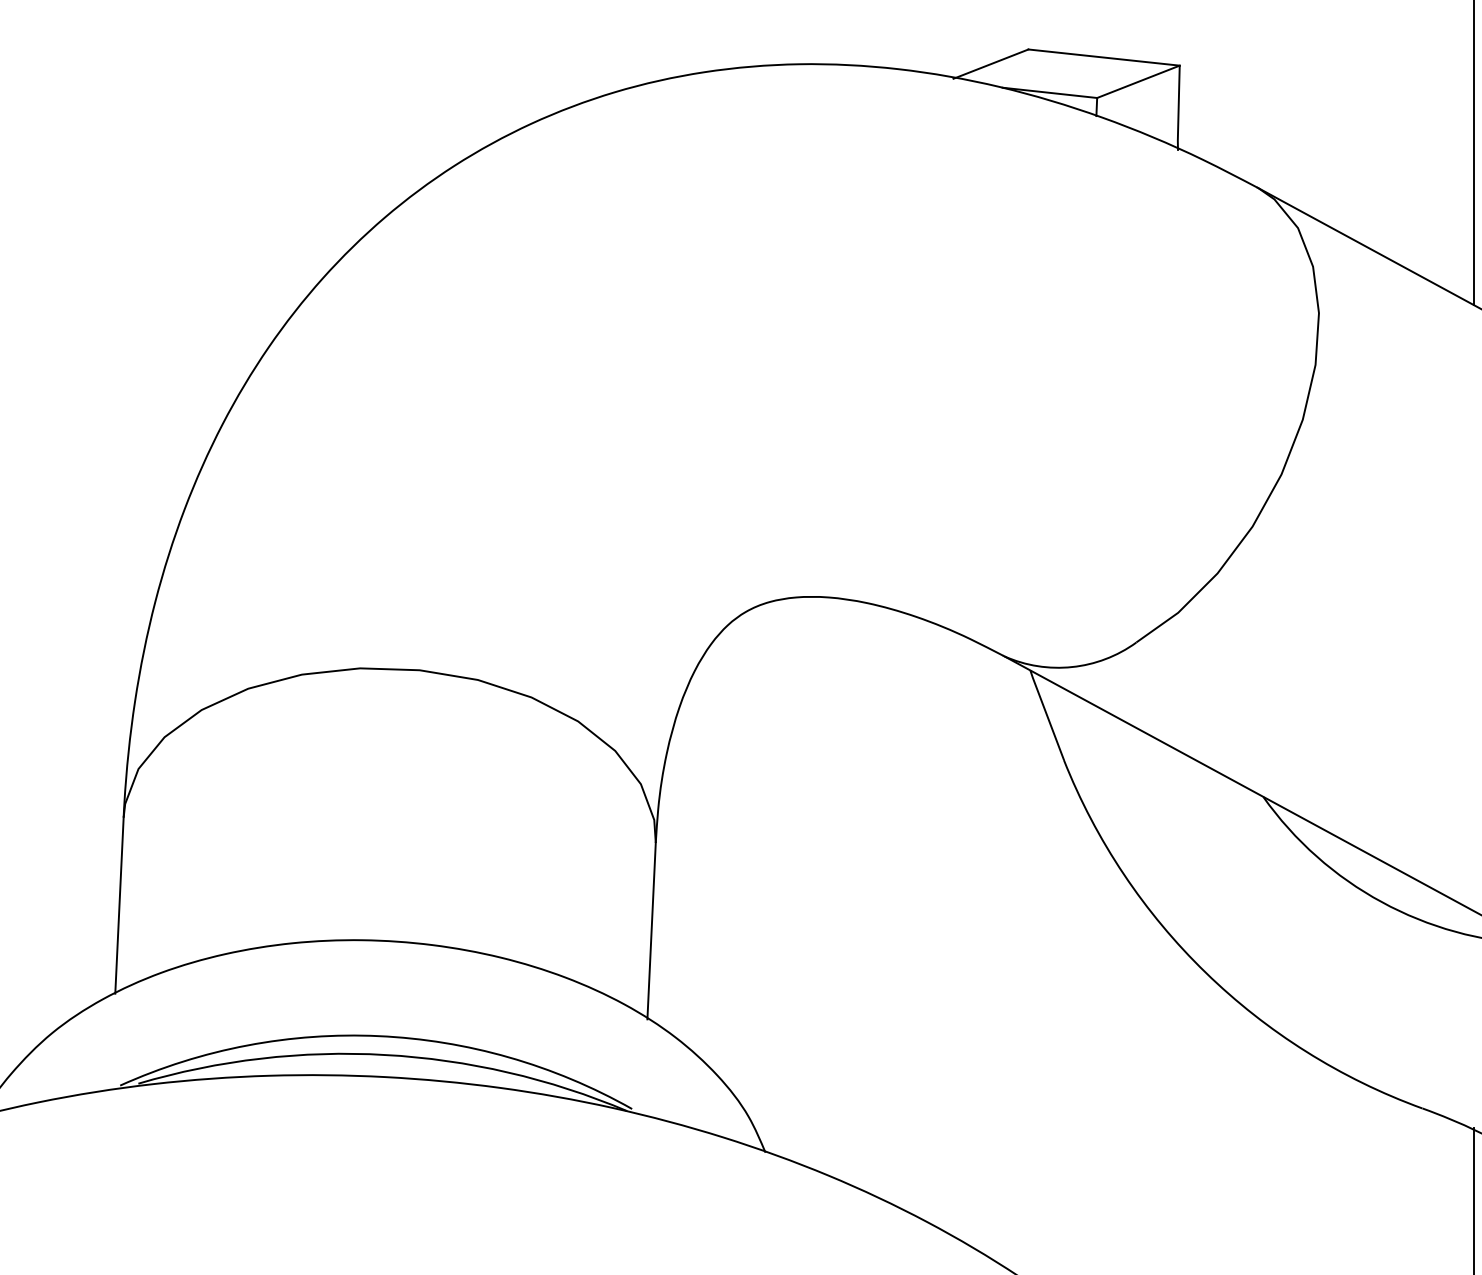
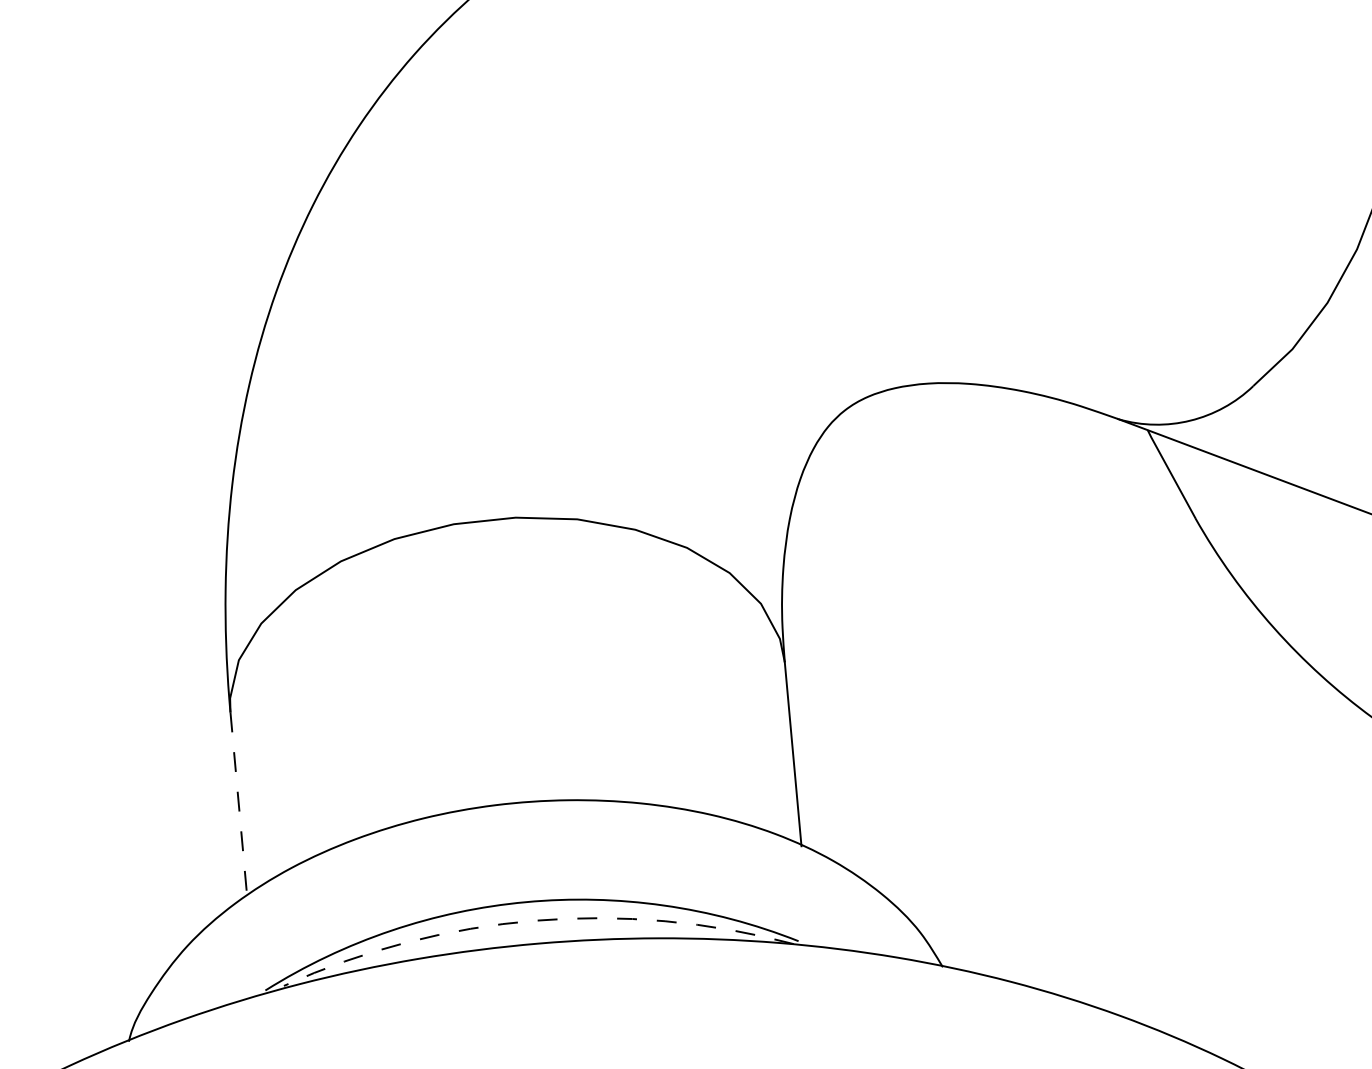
line: (119, 906) -> (238, 805), solid -> dashed
arc: (385, 1054) -> (535, 920), solid -> dashed

